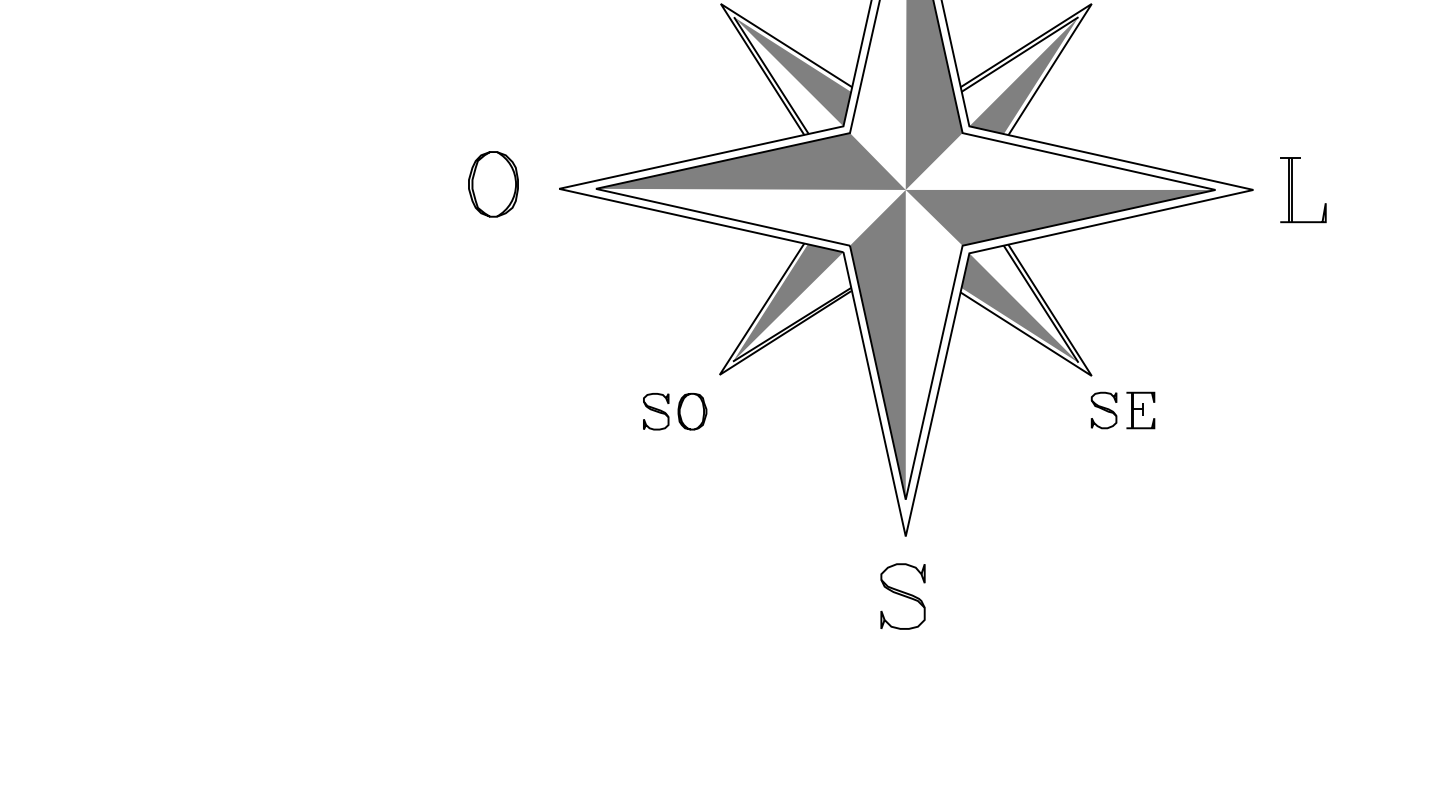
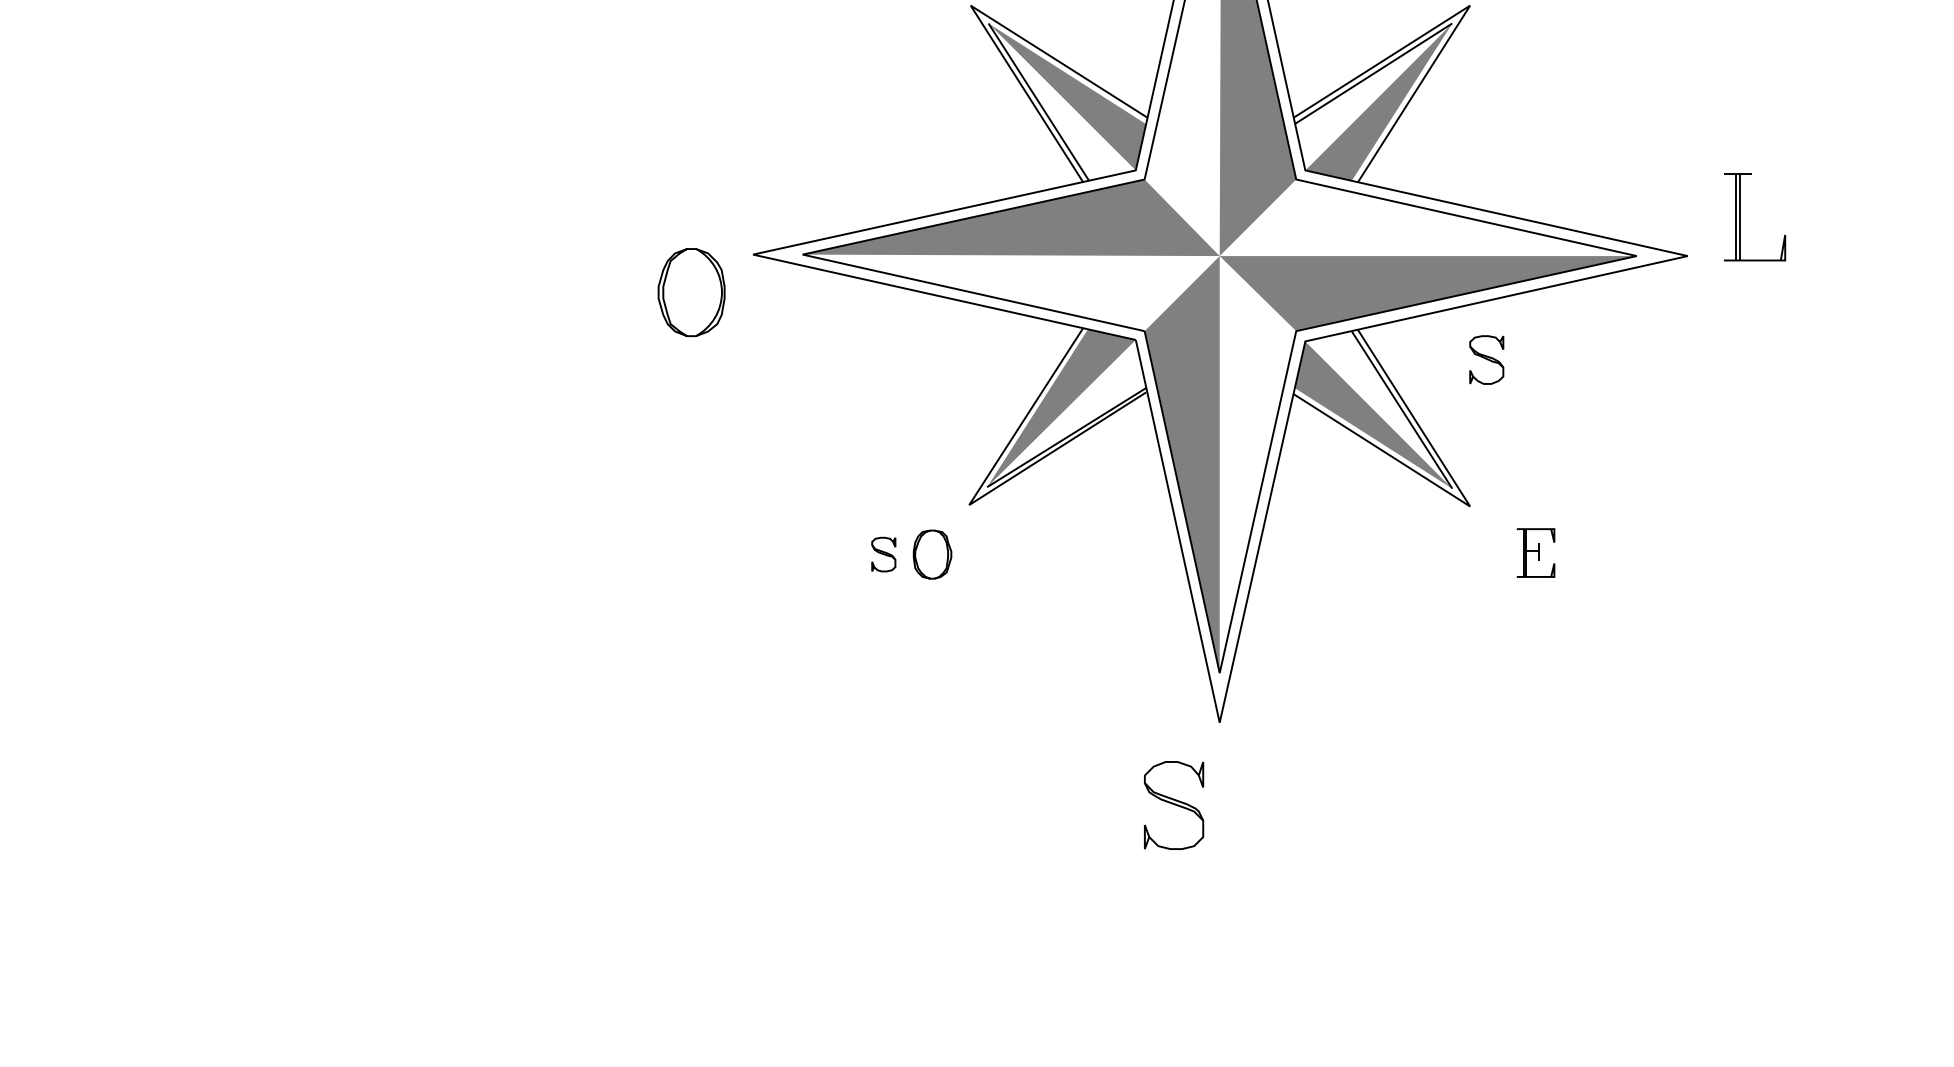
part: (493, 184) -> (691, 292), moved
part: (1292, 190) -> (1740, 217), moved
part: (1103, 410) -> (1486, 359), moved
part: (656, 411) -> (883, 554), size x0.7
part: (903, 596) -> (1174, 805), moved

